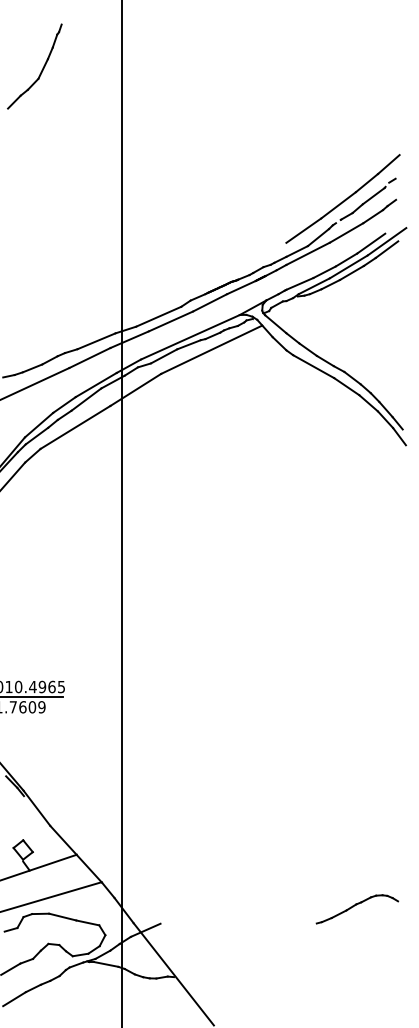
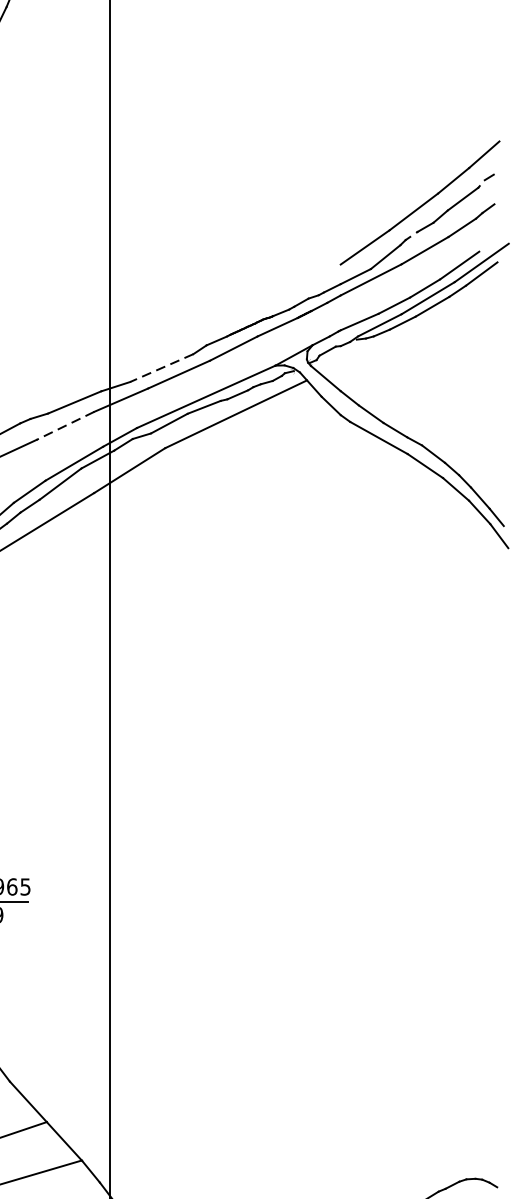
line: (158, 316) -> (161, 367), solid -> dashed
line: (89, 358) -> (64, 426), solid -> dashed

